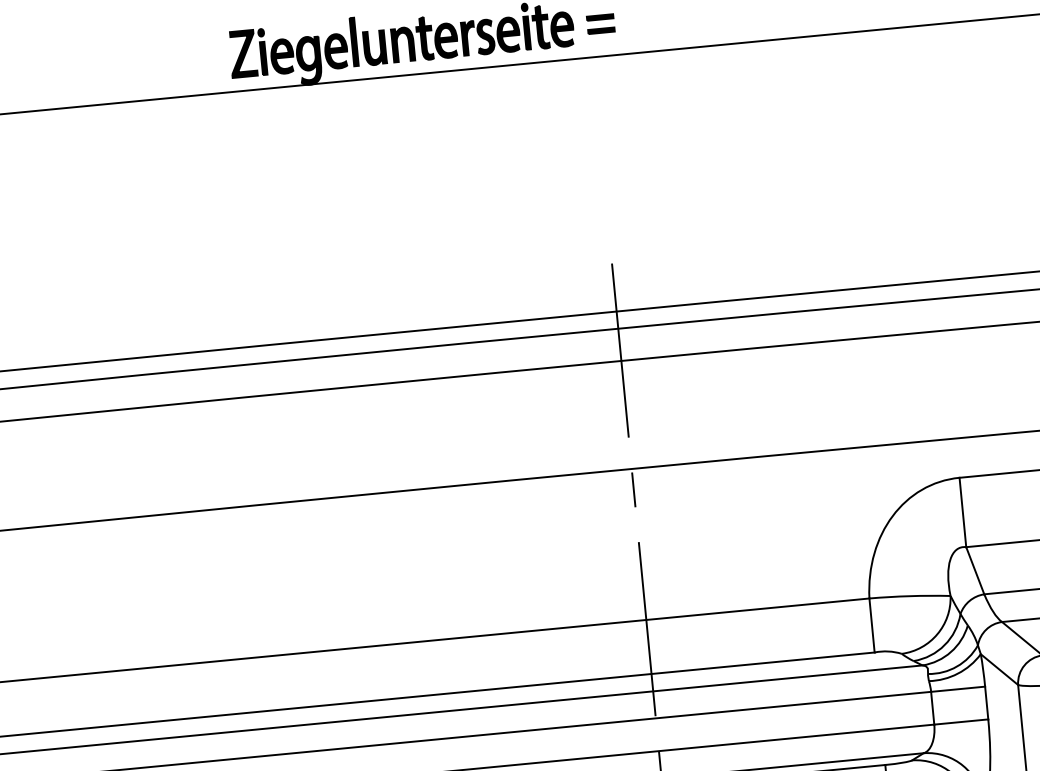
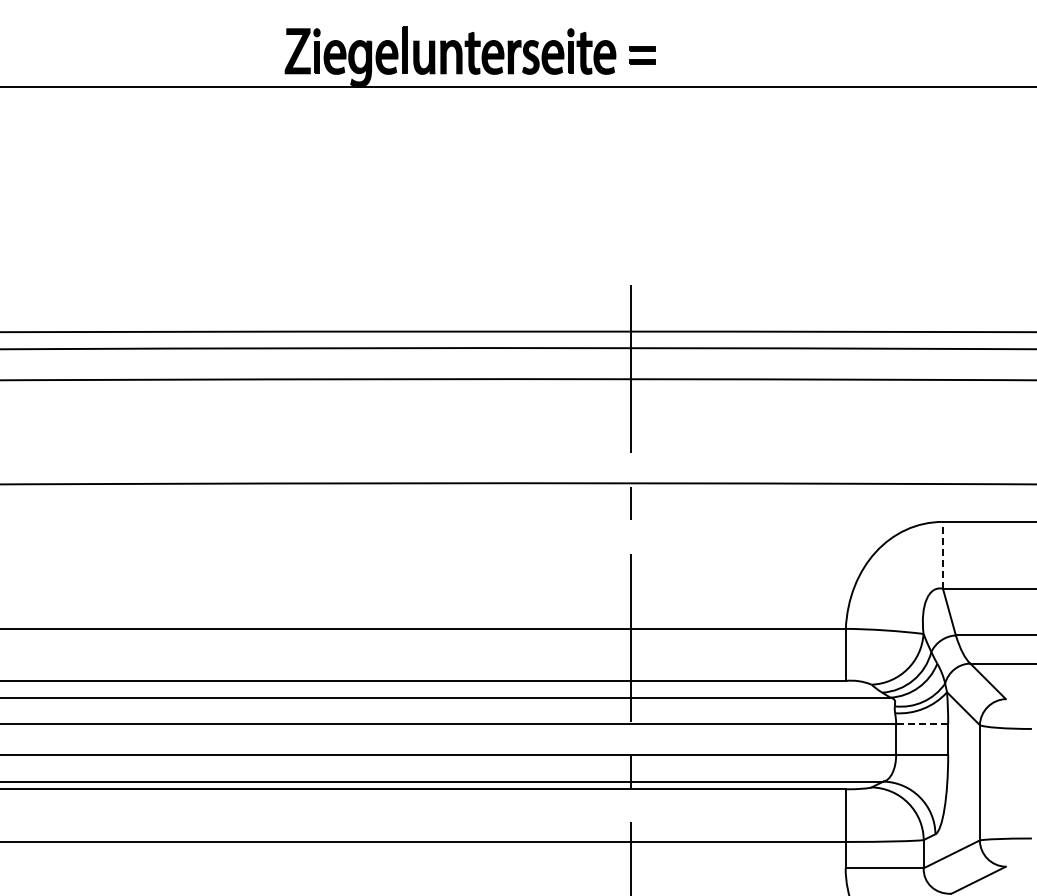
line: (962, 511) -> (942, 554), solid -> dashed
line: (957, 689) -> (921, 723), solid -> dashed

